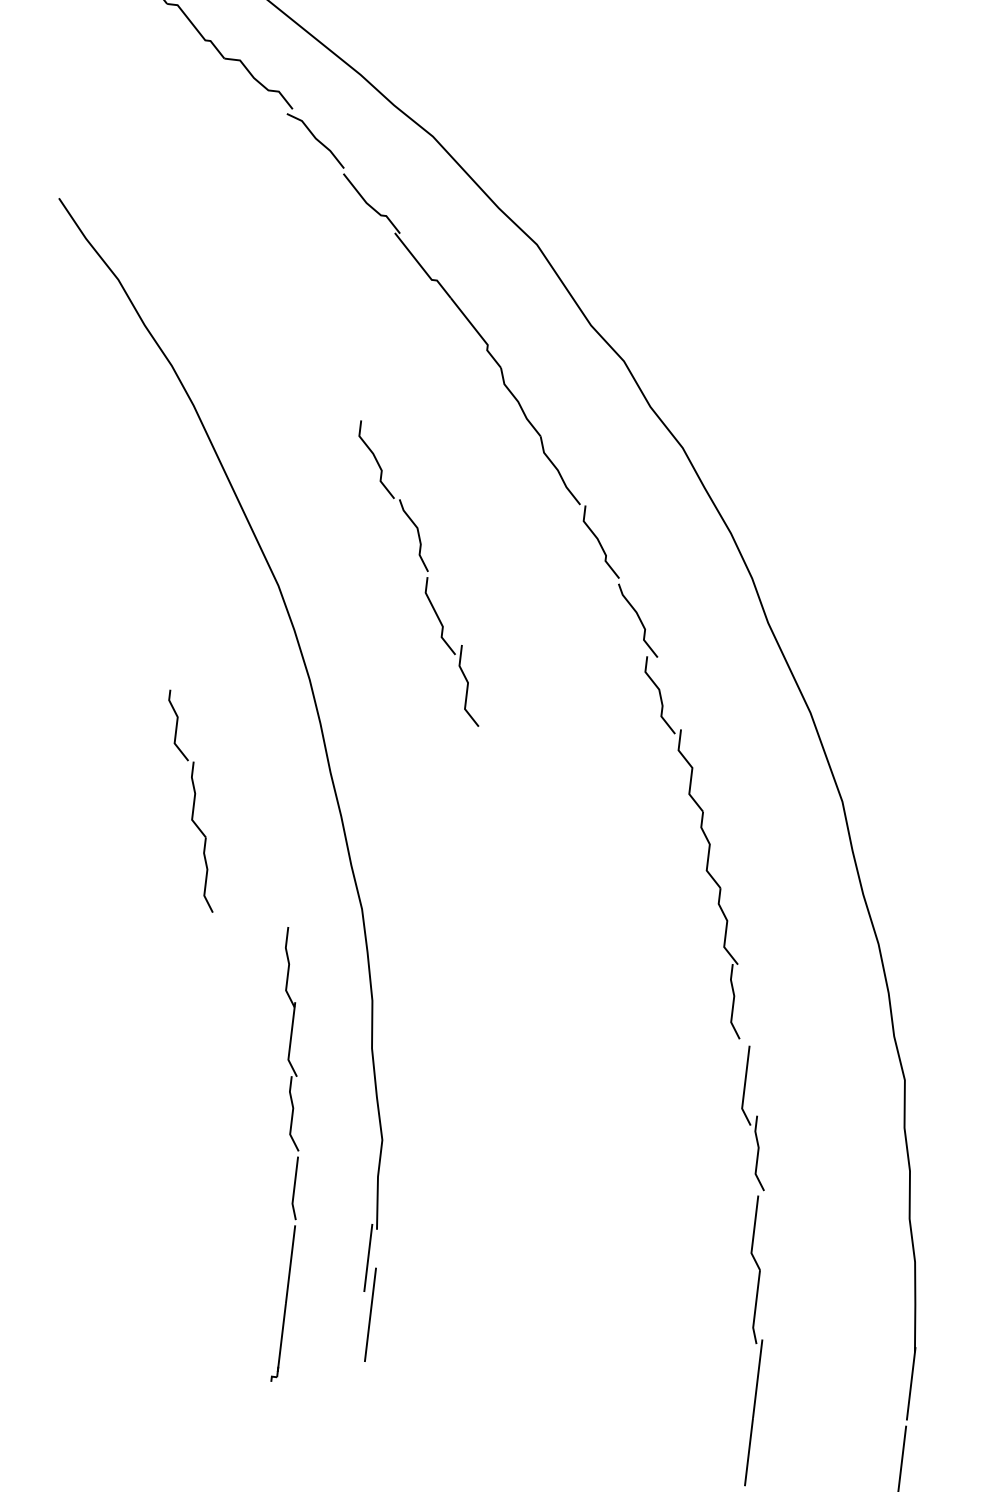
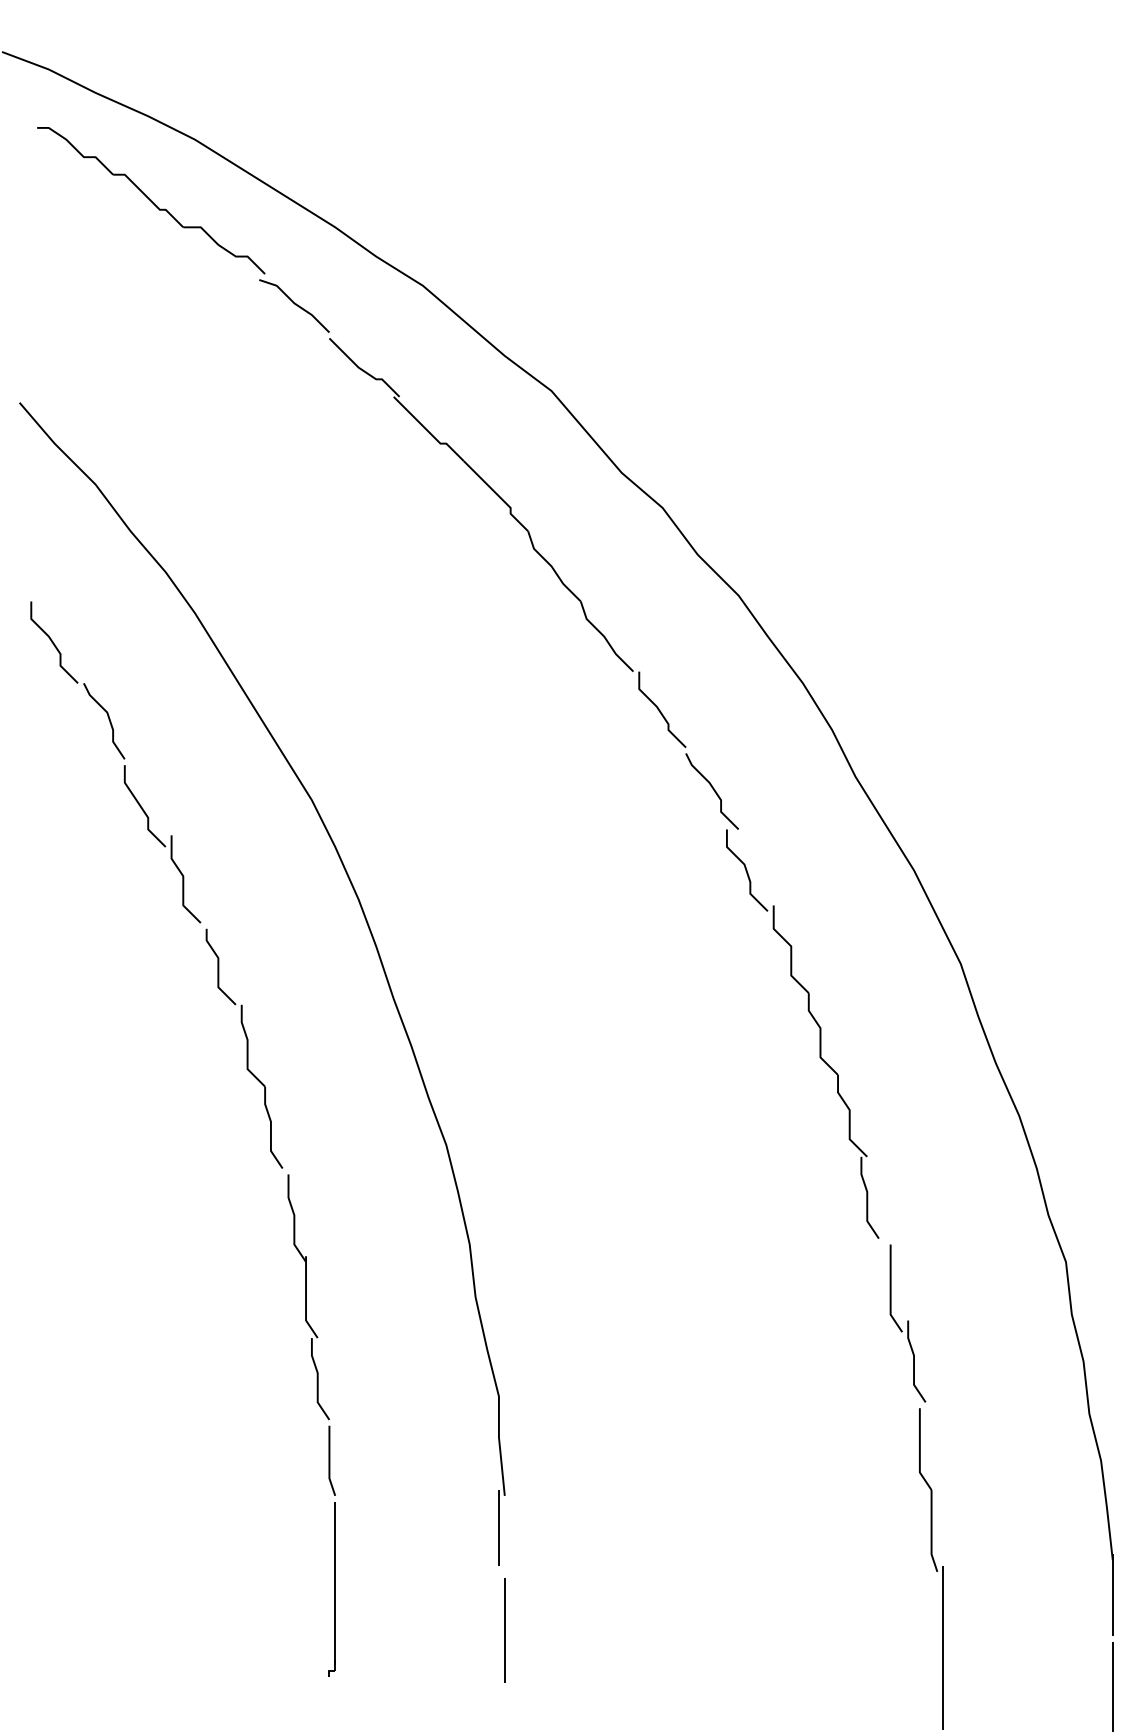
part: (425, 568) -> (121, 756), moved
part: (296, 1148) -> (326, 1417), moved
line: (370, 1314) -> (504, 1630), moved

